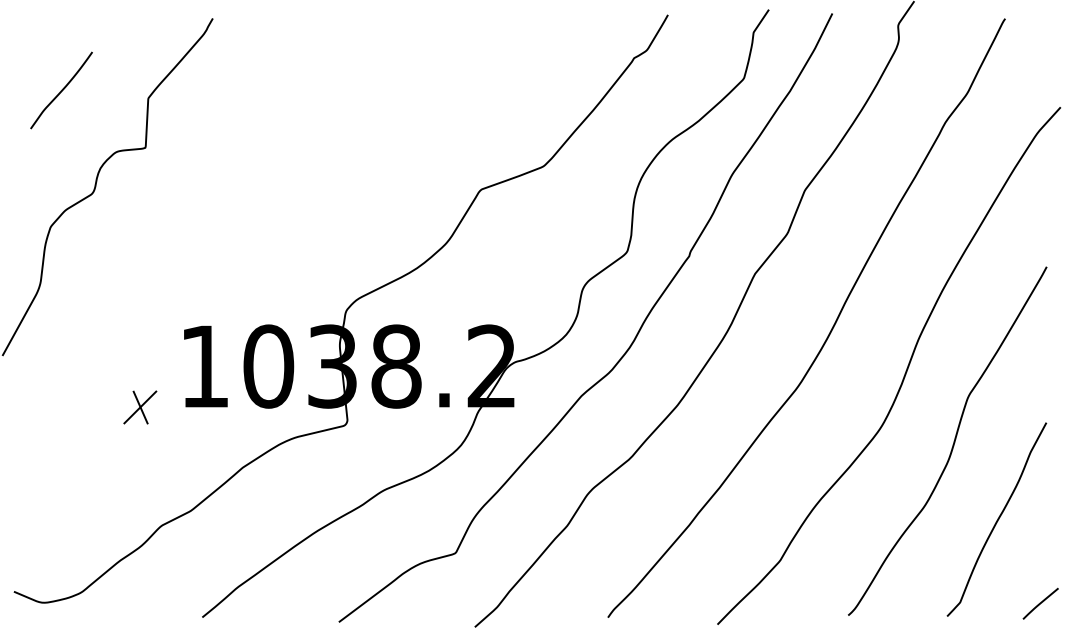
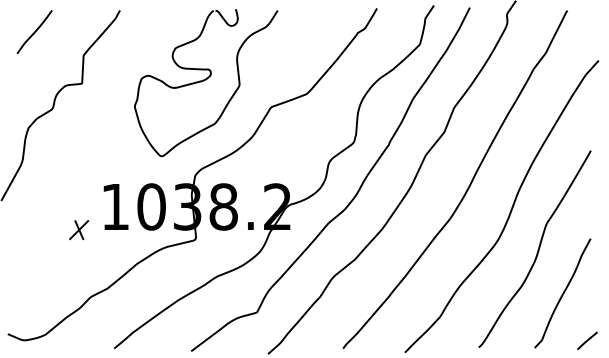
line: (61, 89) -> (34, 31), moved
part: (365, 147) -> (206, 83), added

